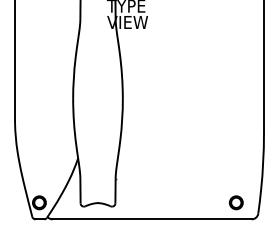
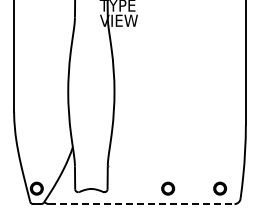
circle: (180, 202) -> (168, 188), added
line: (151, 219) -> (141, 204), solid -> dashed

